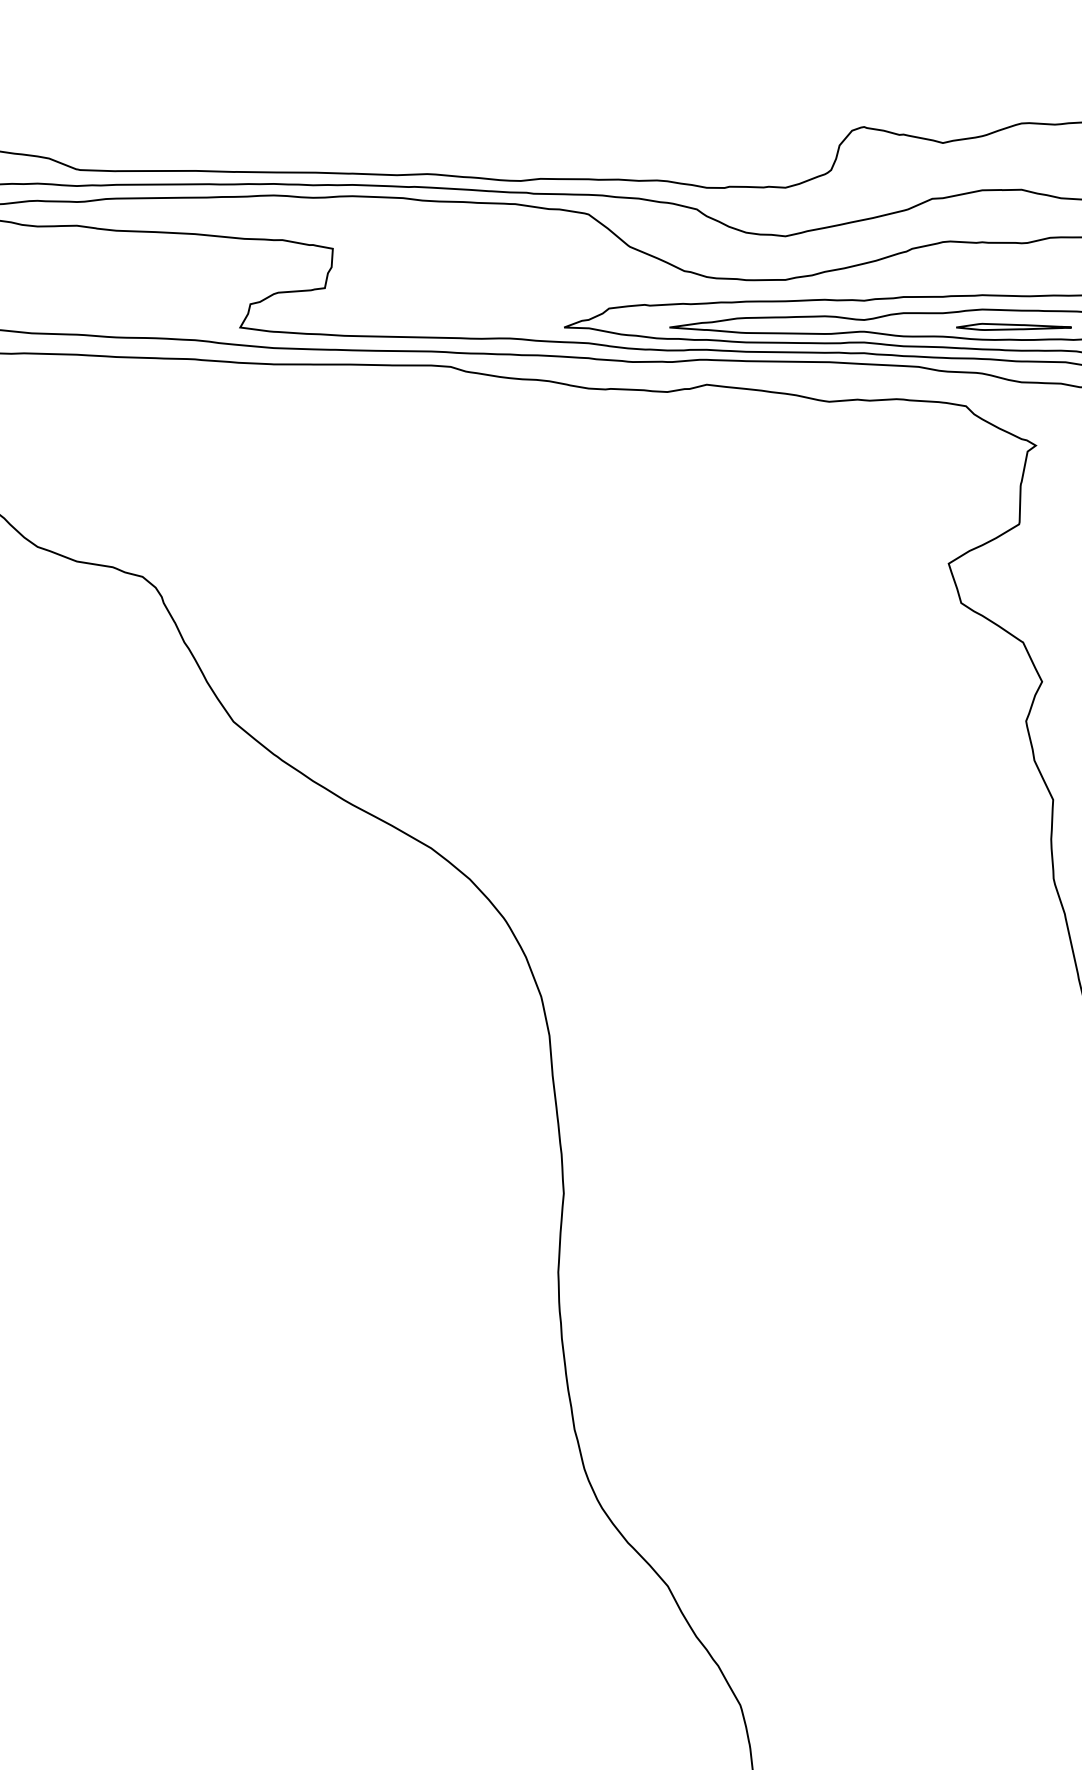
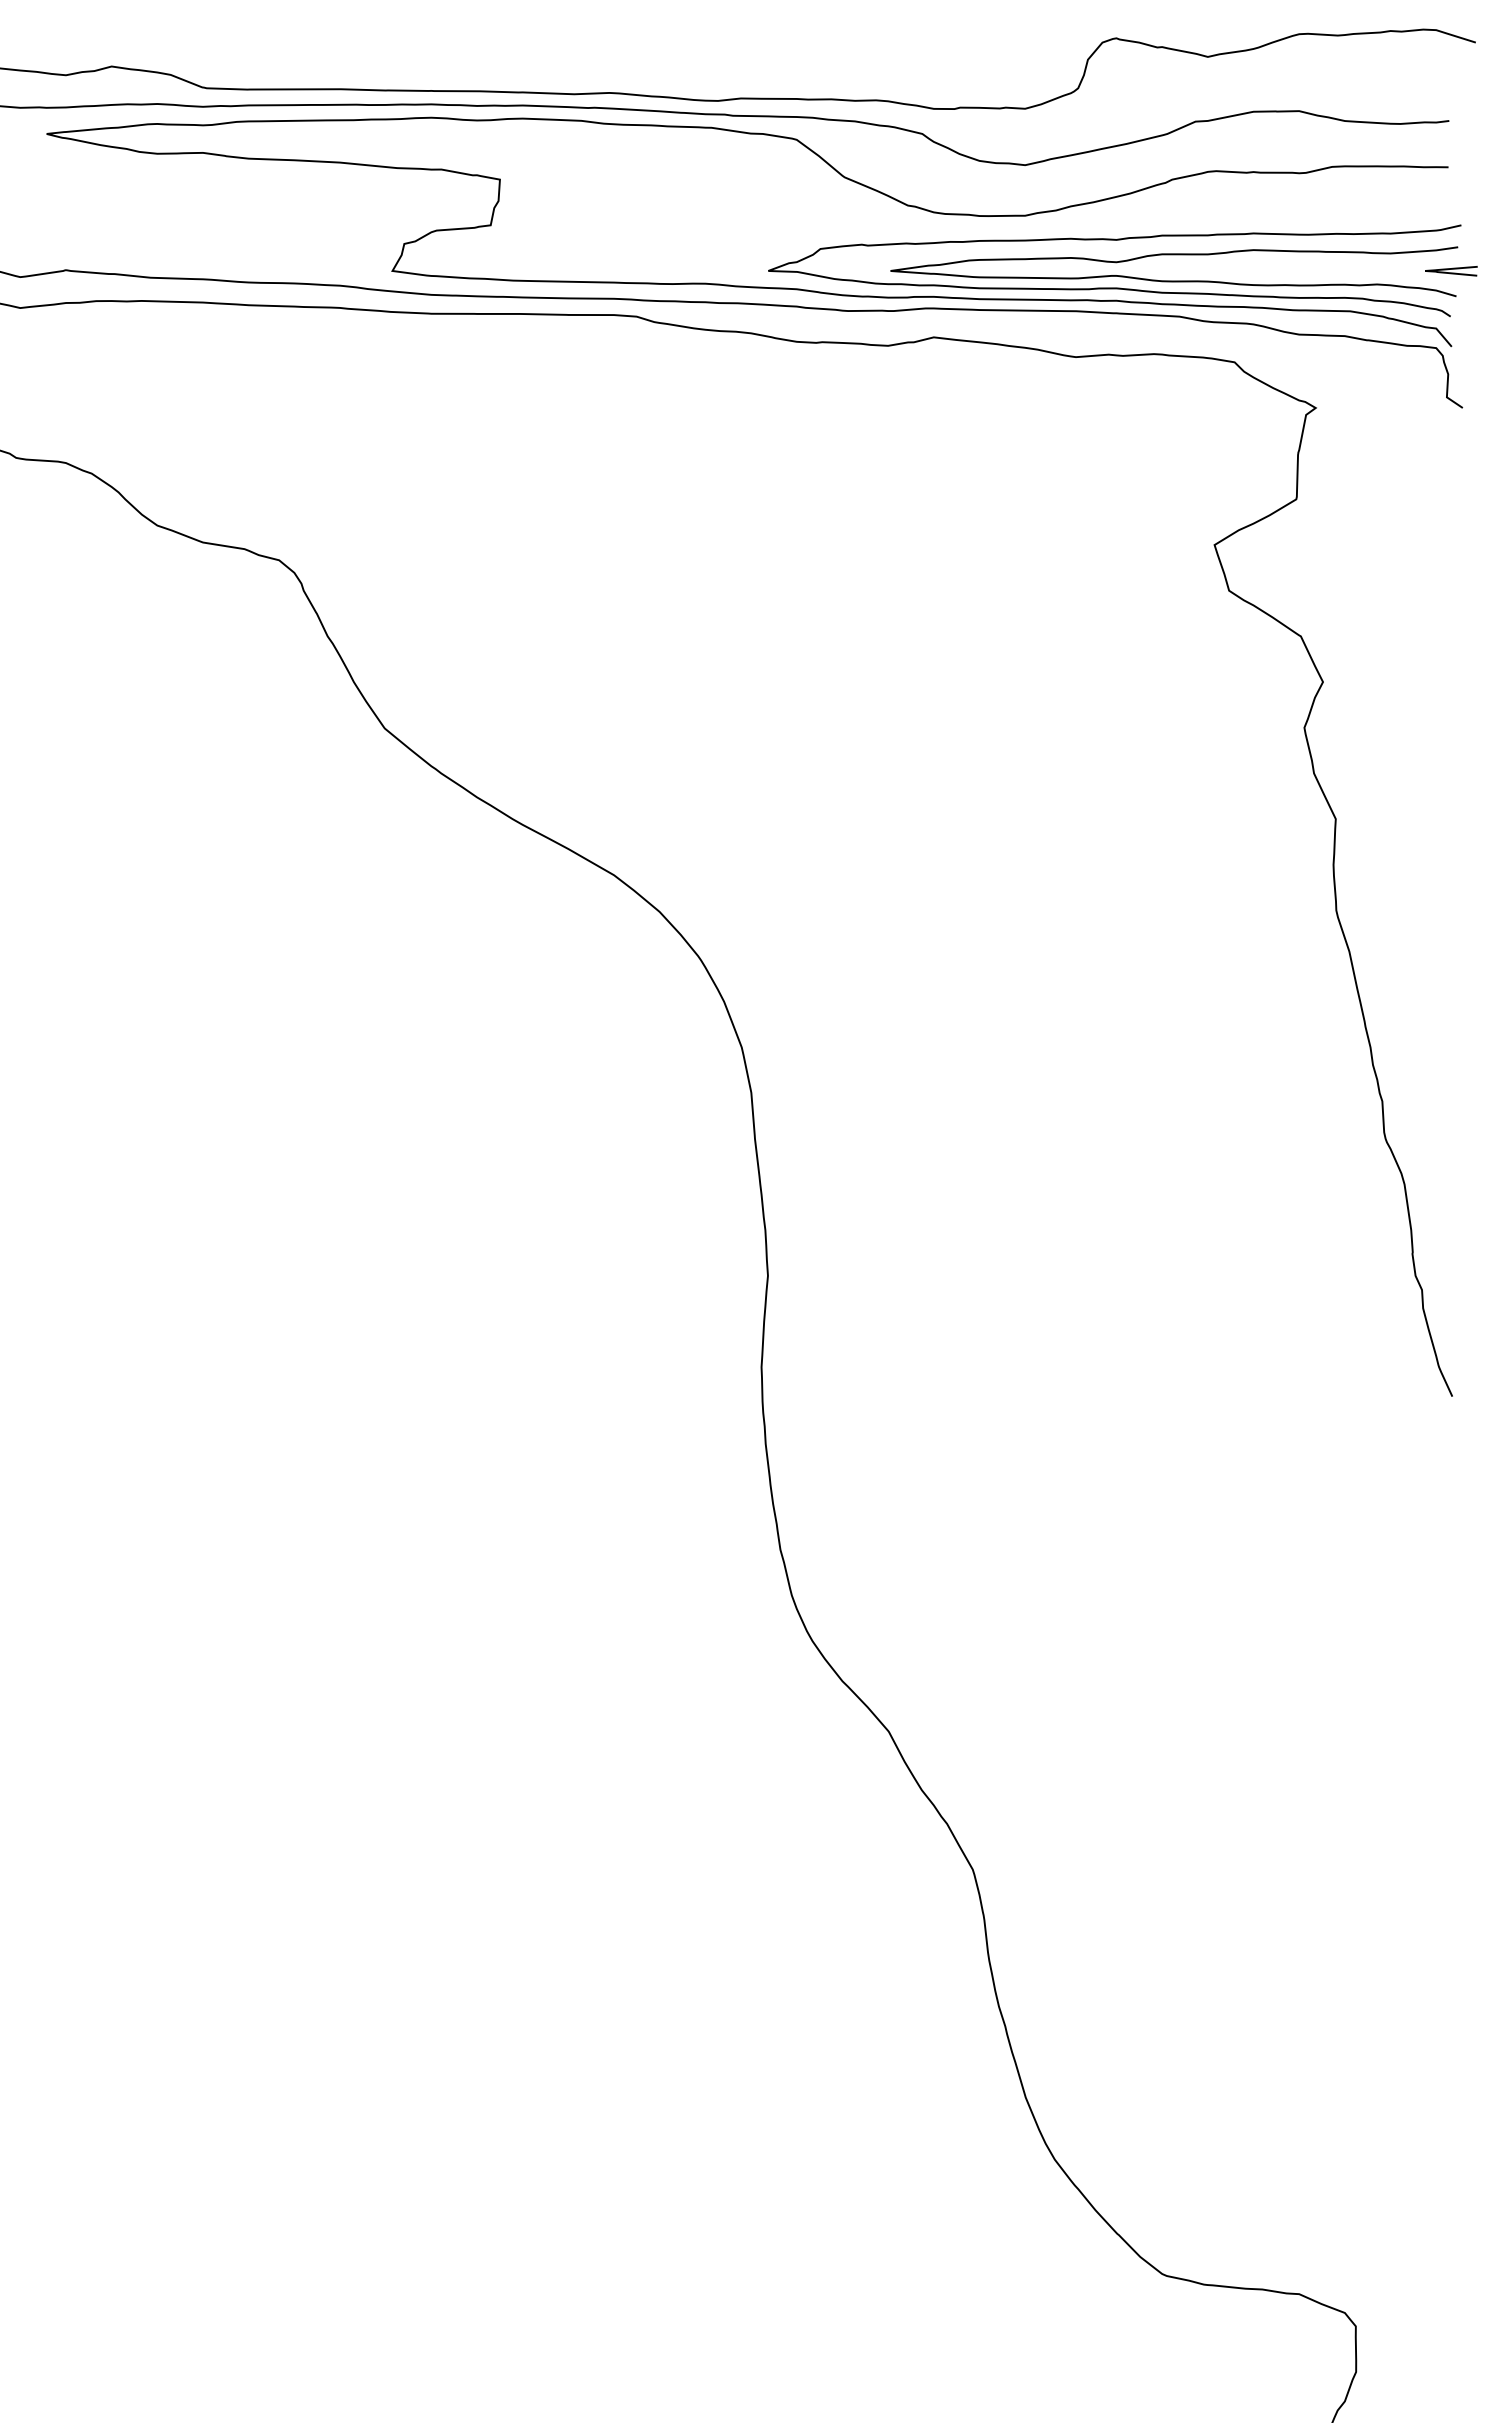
part: (1014, 326) -> (1290, 269), removed

